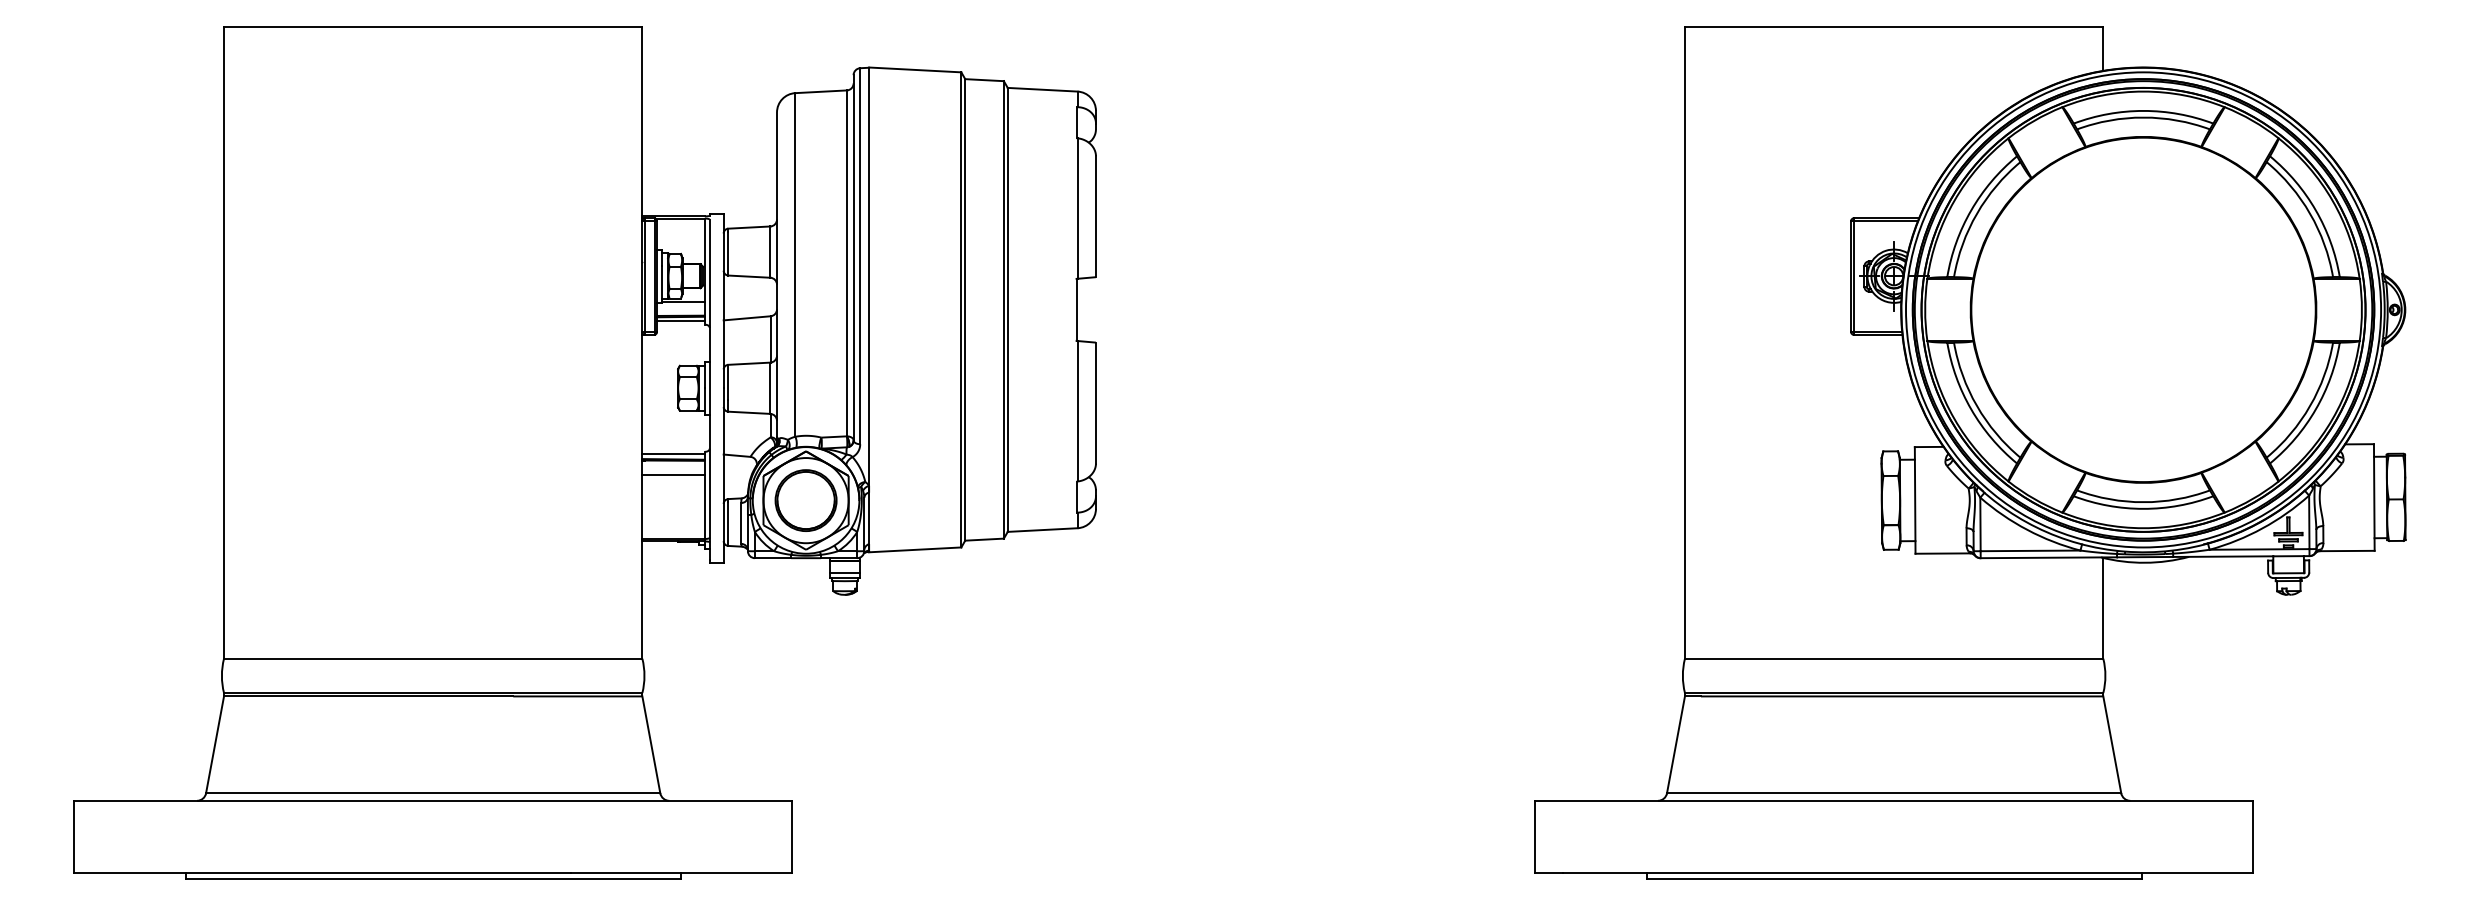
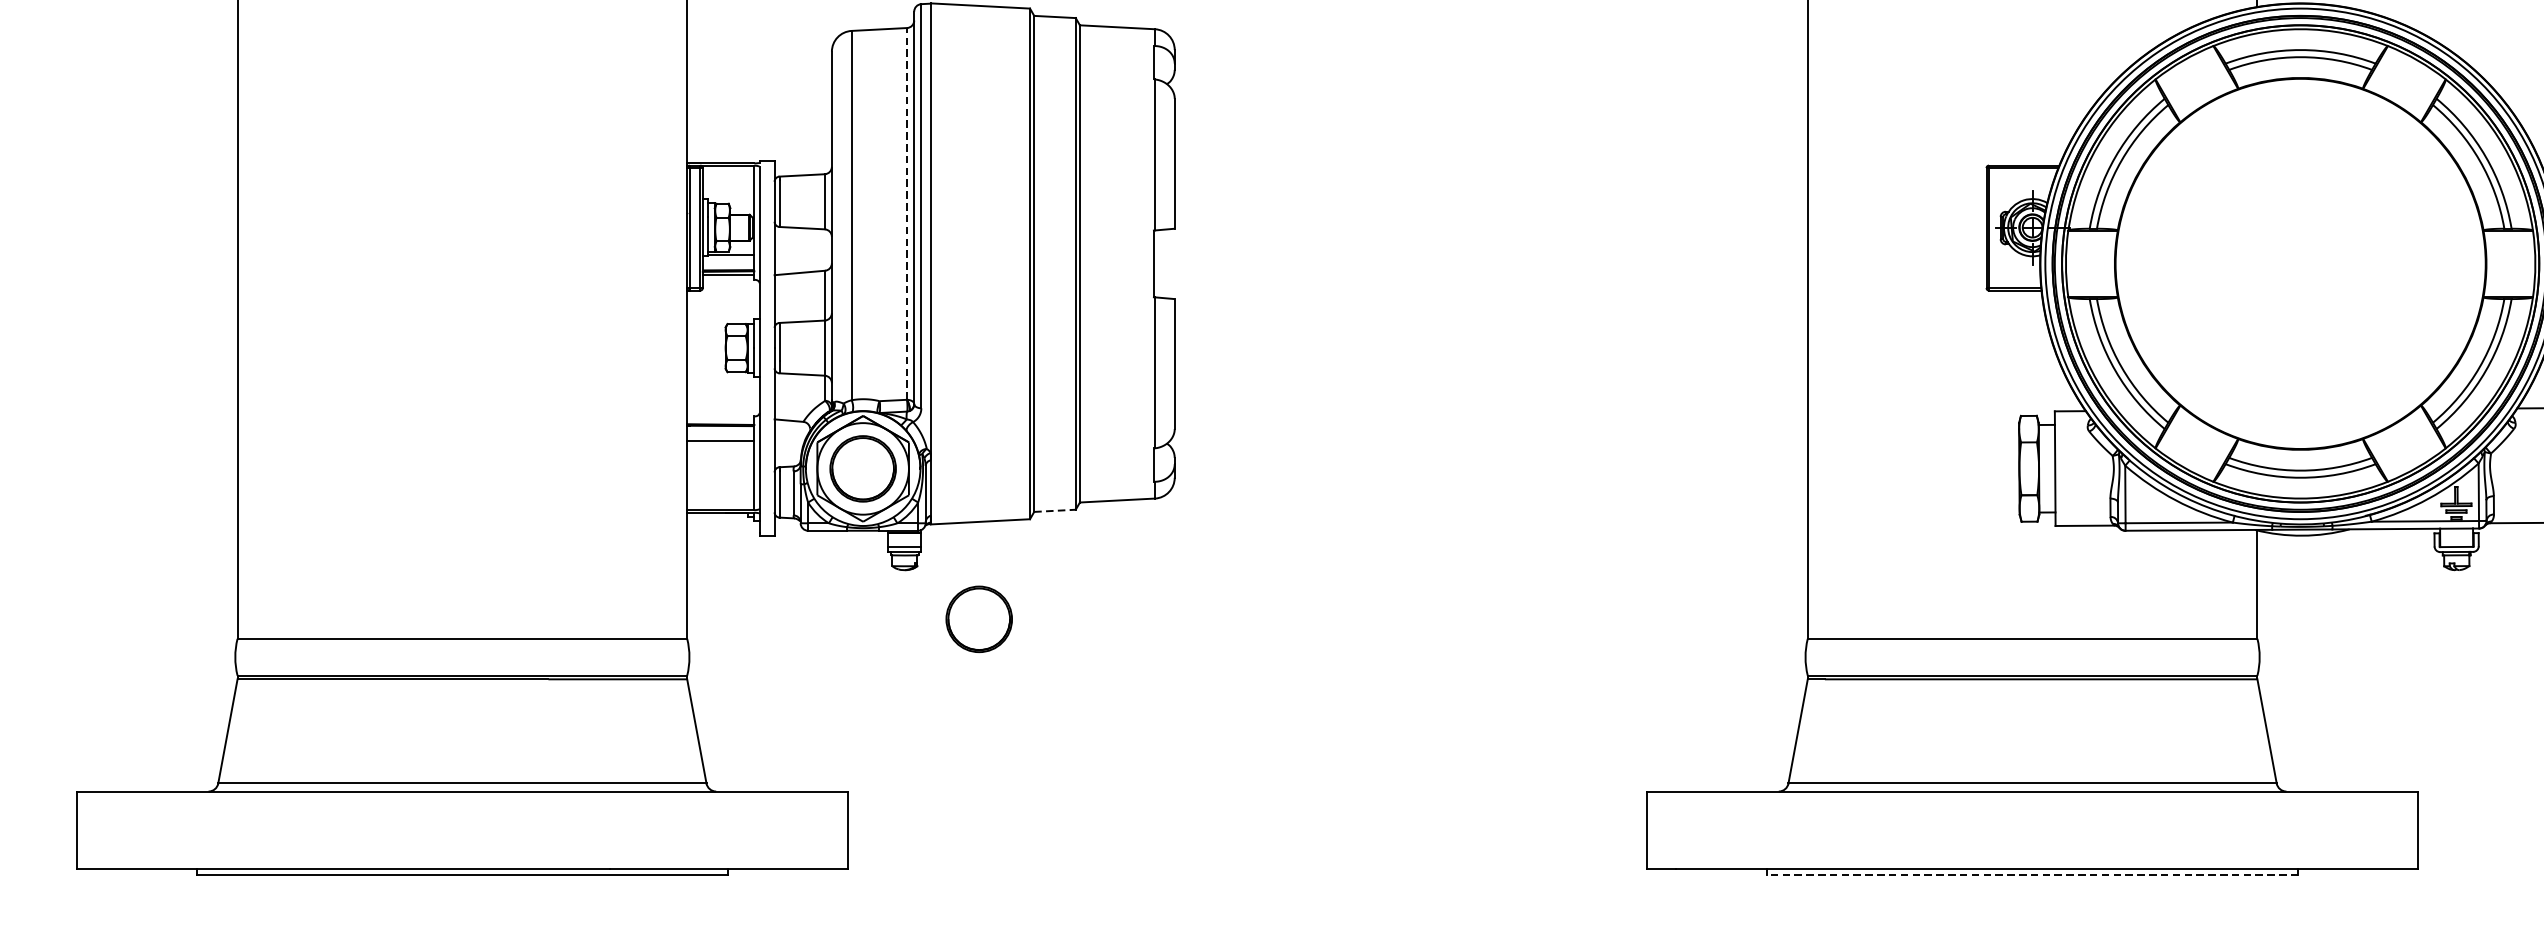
line: (846, 263) -> (906, 214), solid -> dashed
line: (673, 454) -> (720, 419), removed
line: (985, 539) -> (1055, 510), solid -> dashed
part: (913, 640) -> (978, 619), added
line: (1893, 878) -> (2031, 875), solid -> dashed

